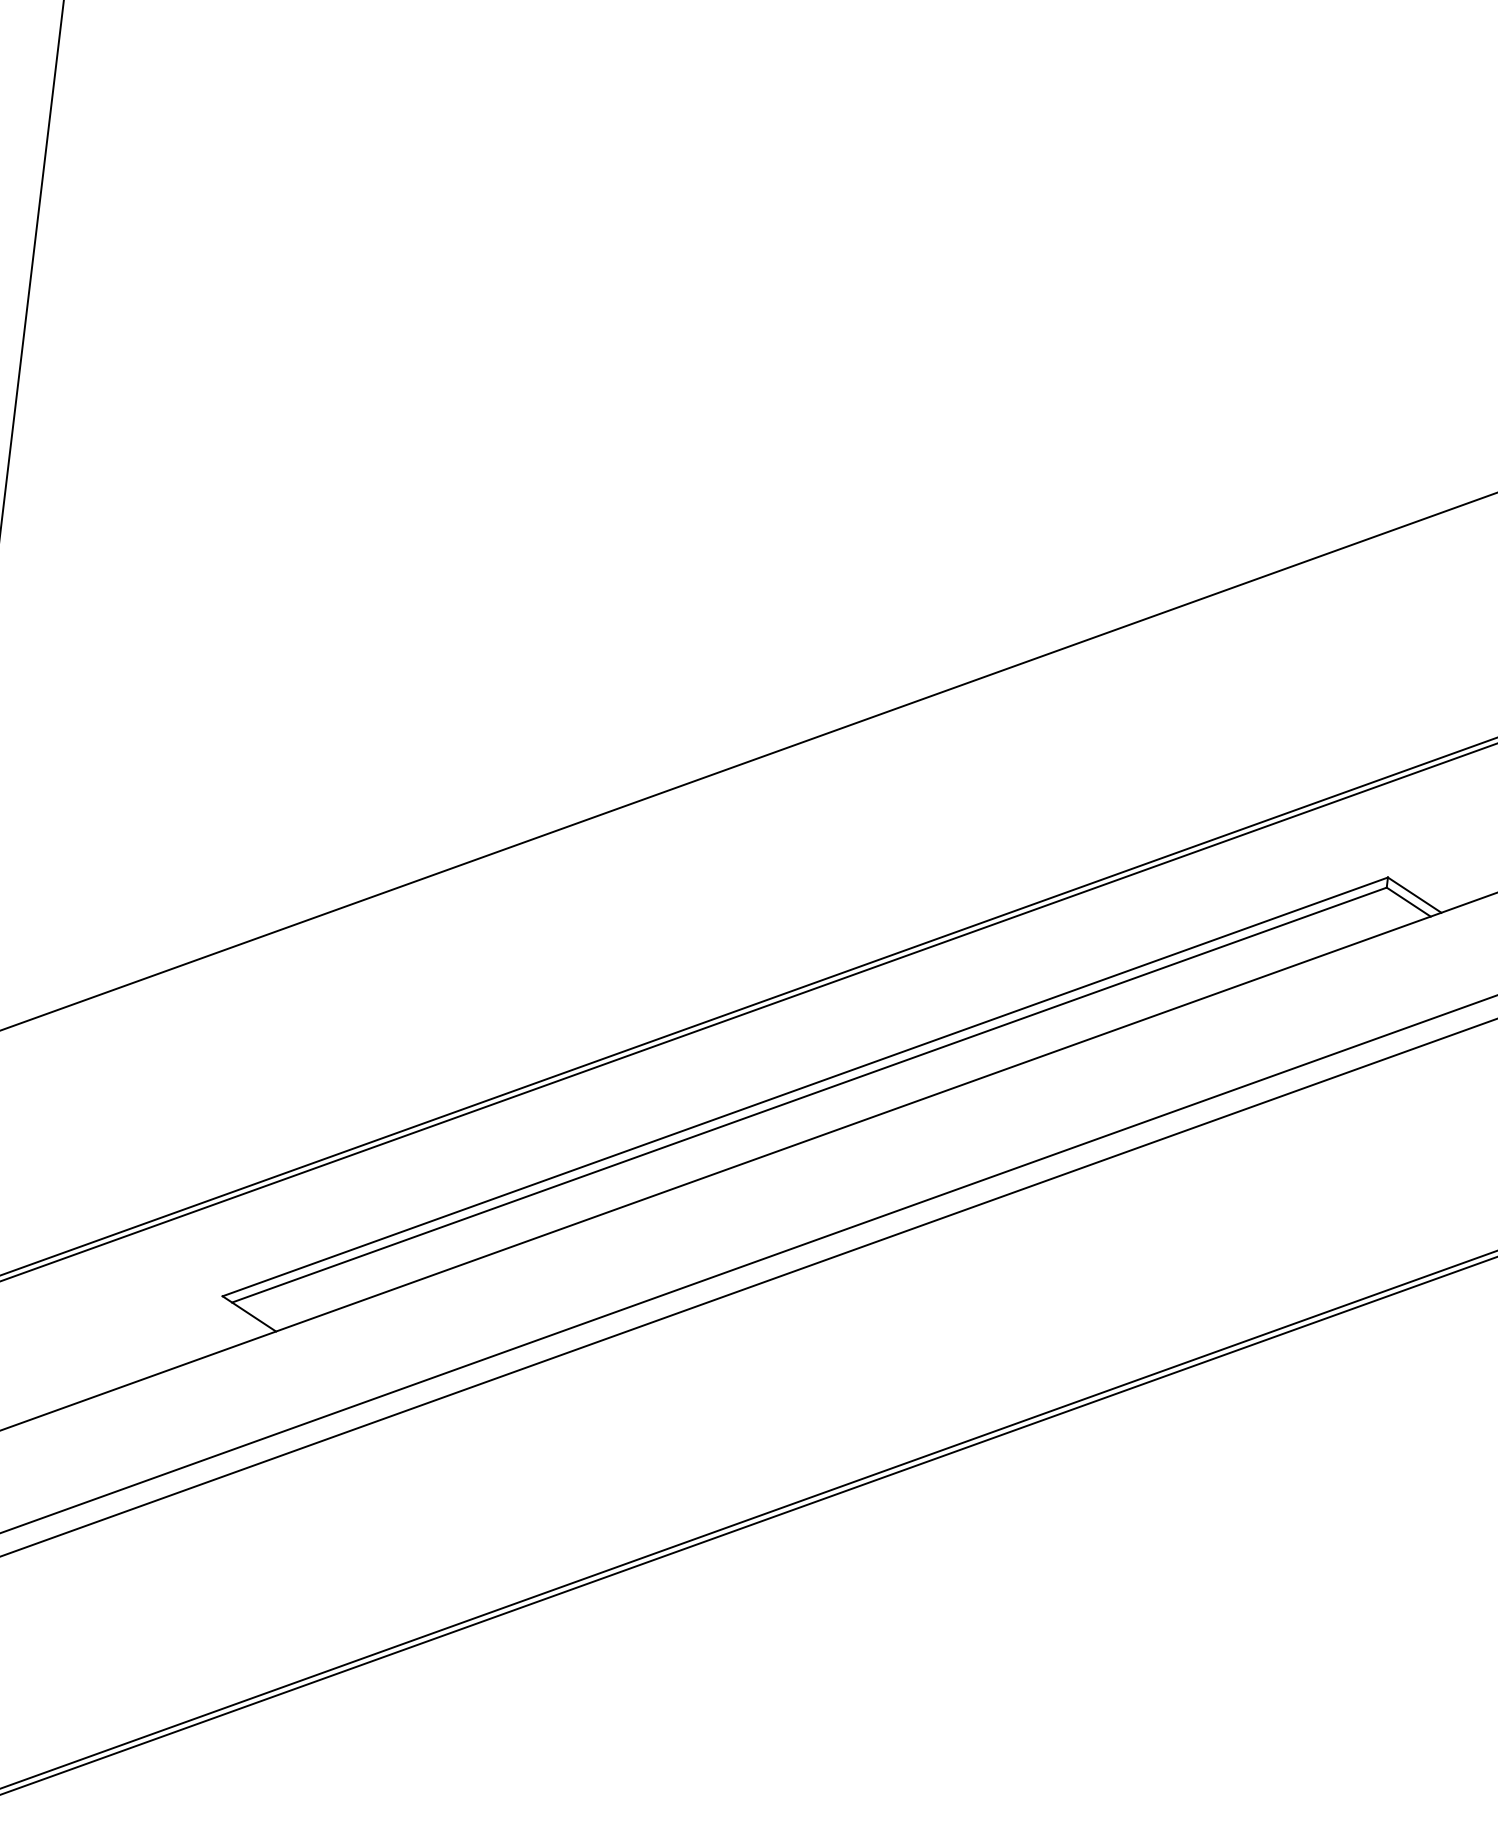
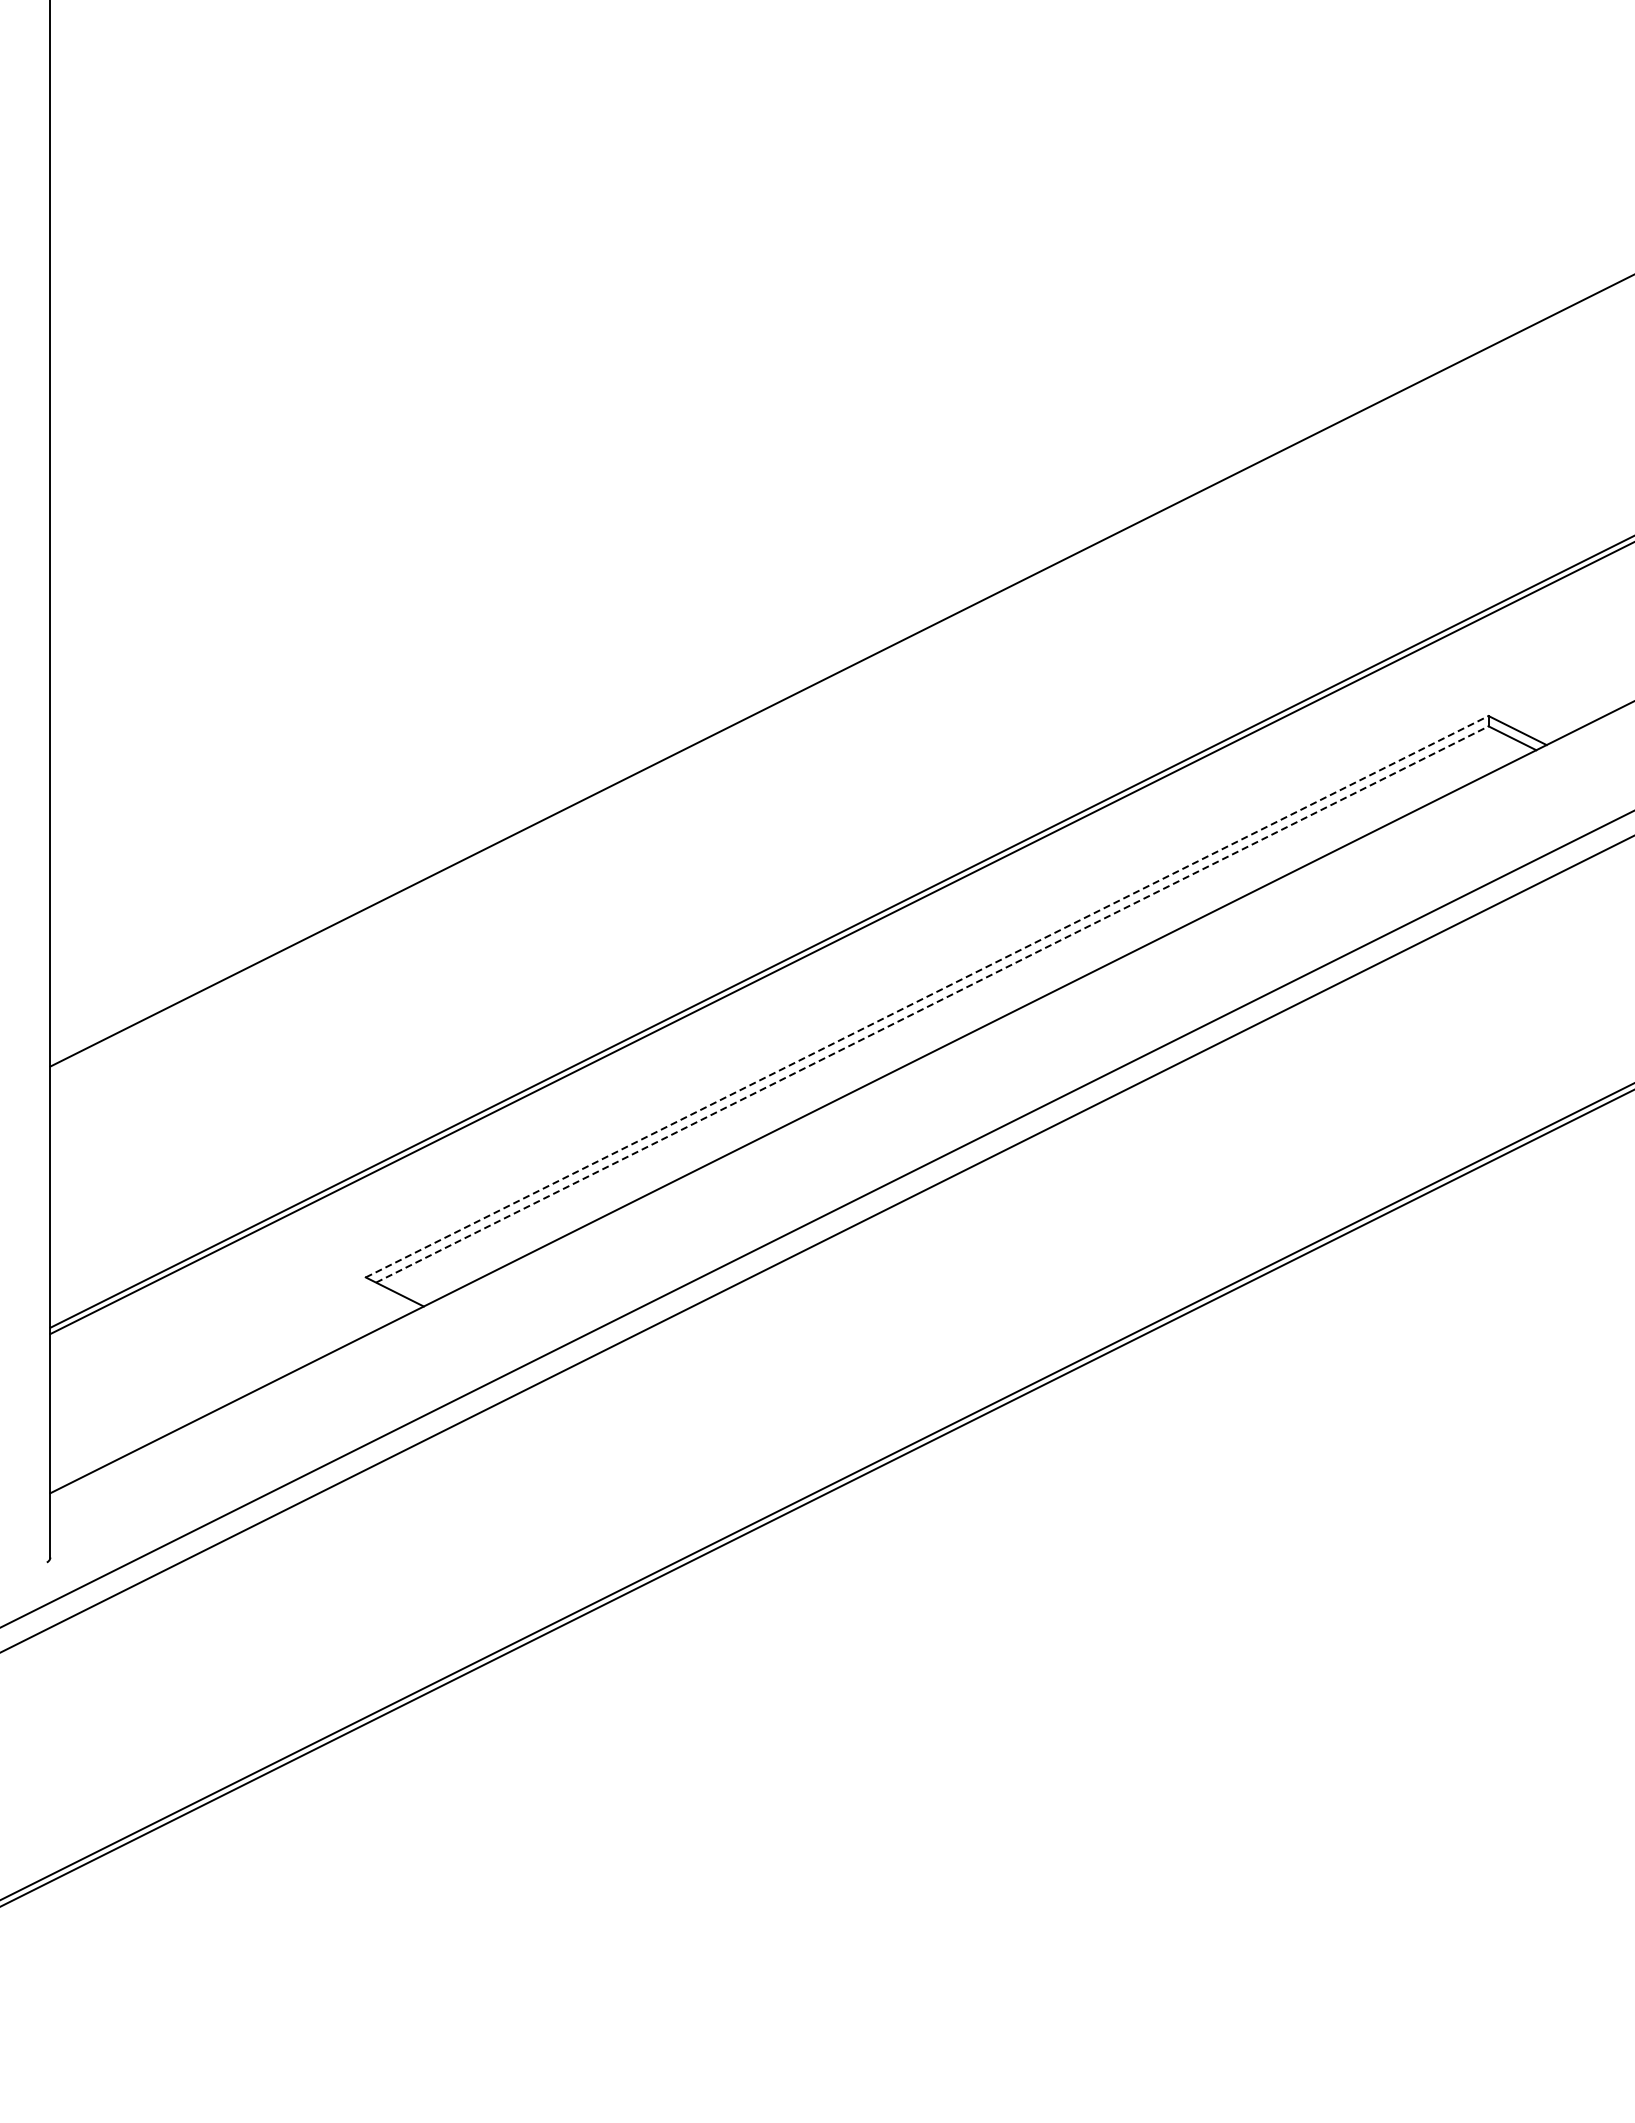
line: (805, 1086) -> (927, 996), solid -> dashed
line: (809, 1095) -> (932, 1004), solid -> dashed

